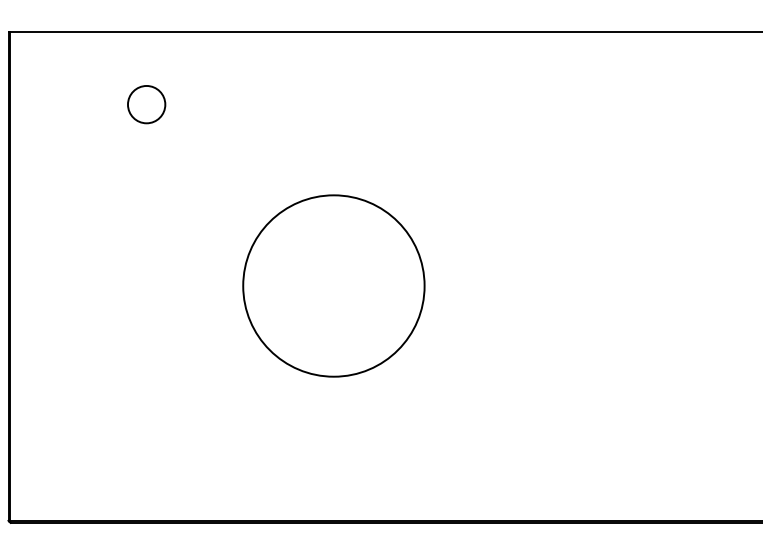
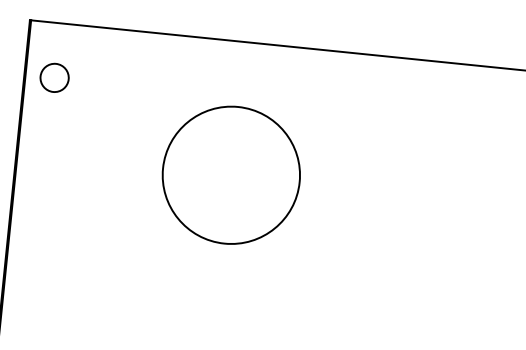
circle: (146, 104) -> (54, 77), moved
circle: (333, 285) -> (231, 174), moved

